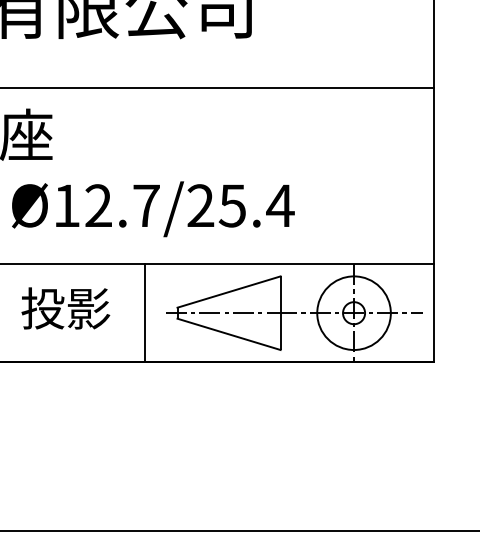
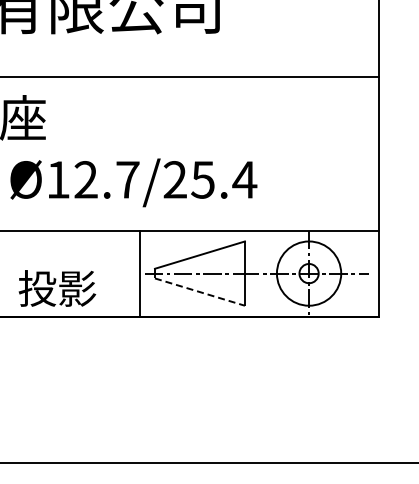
text: (65, 308) -> (57, 288), moved
line: (144, 313) -> (139, 273), moved
line: (229, 334) -> (200, 292), solid -> dashed

